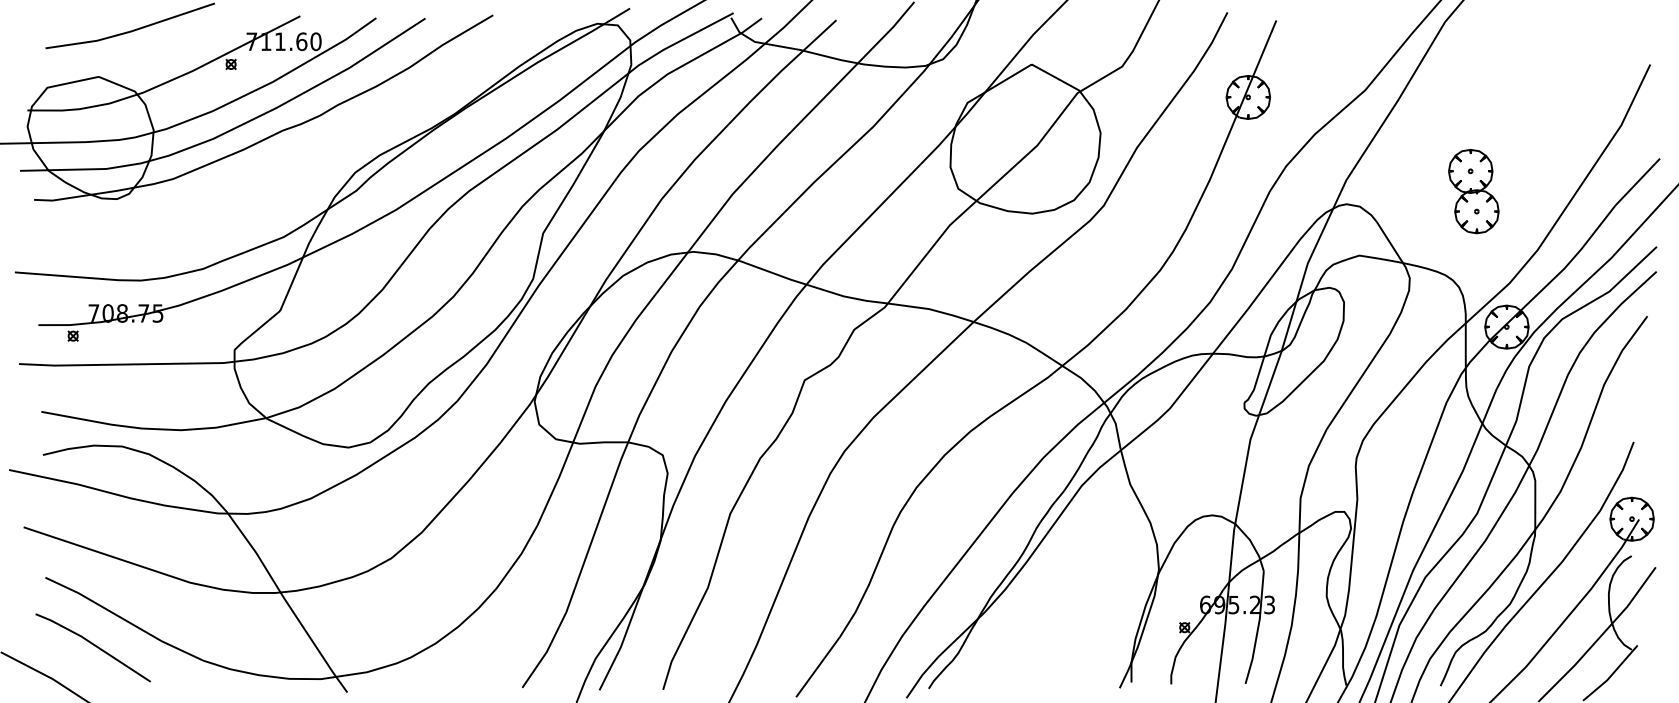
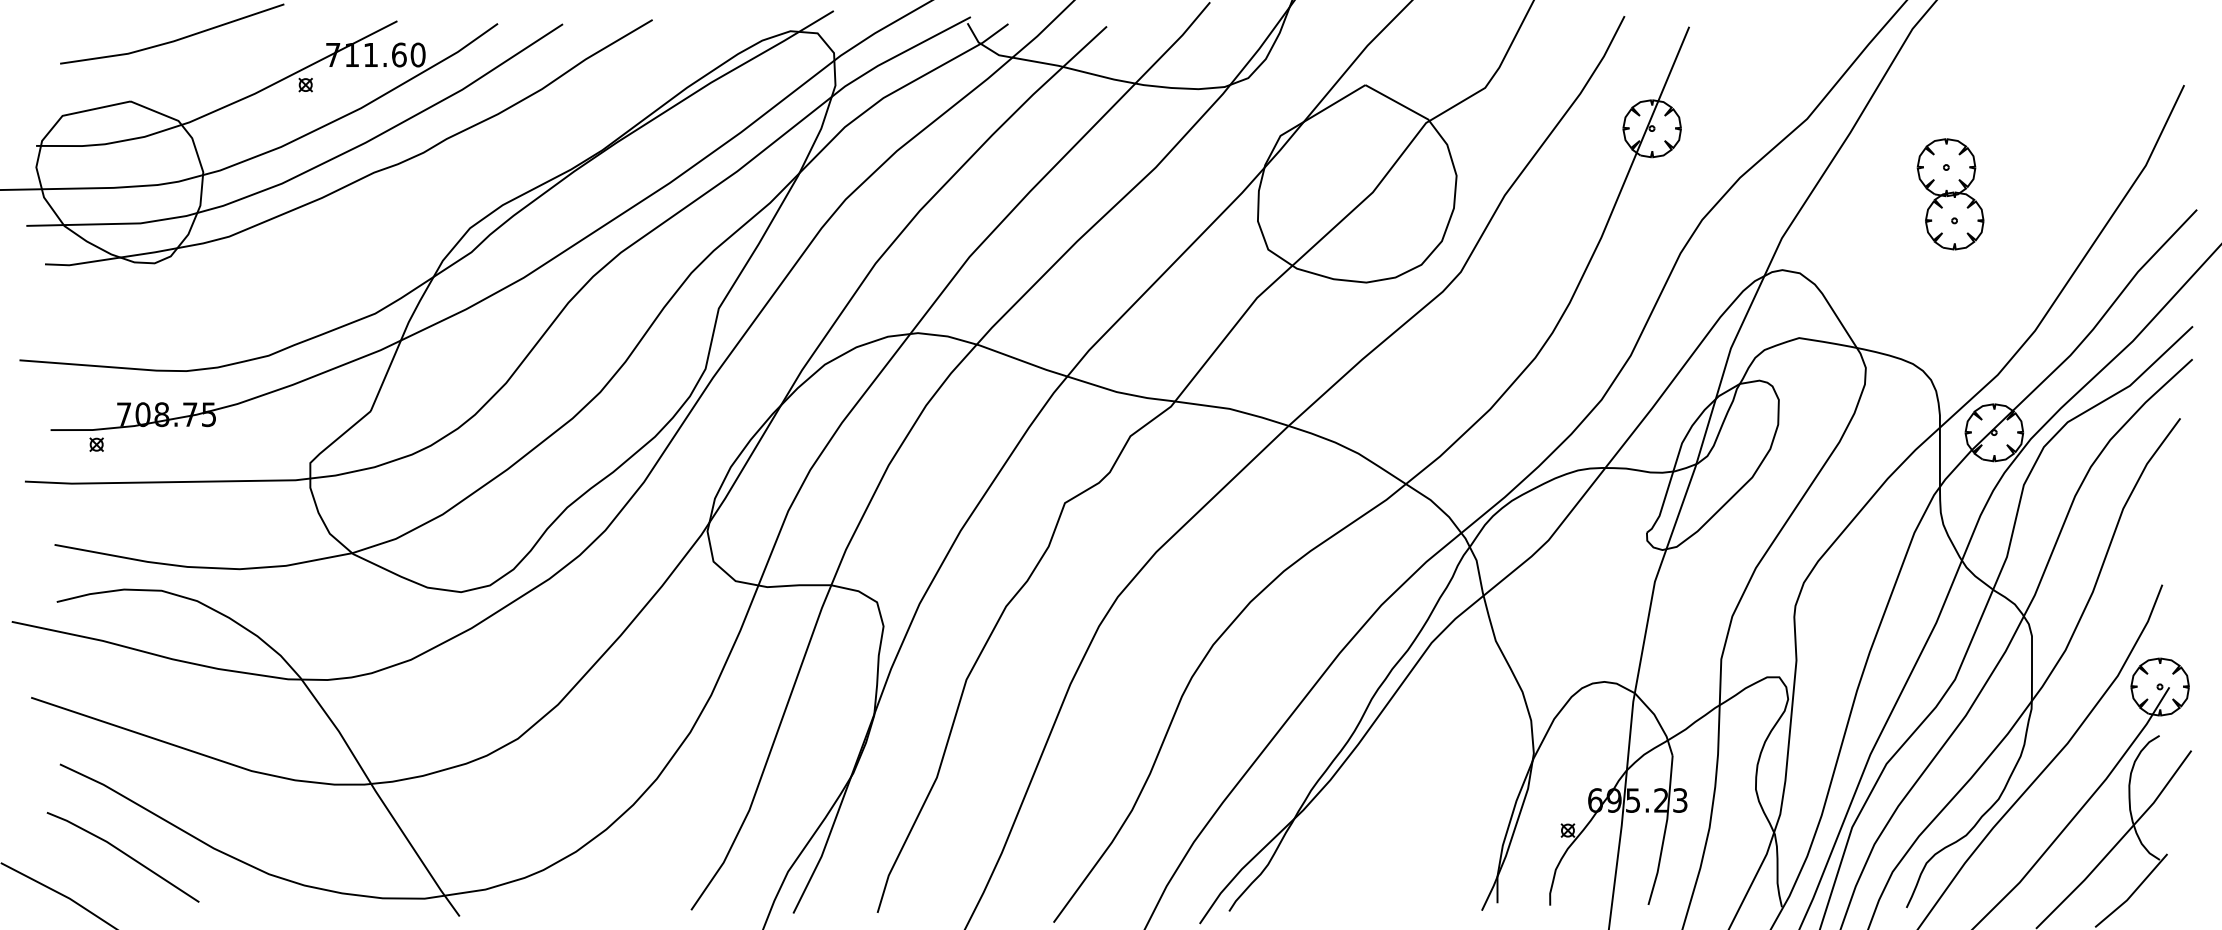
part: (1473, 191) -> (1950, 194), moved

